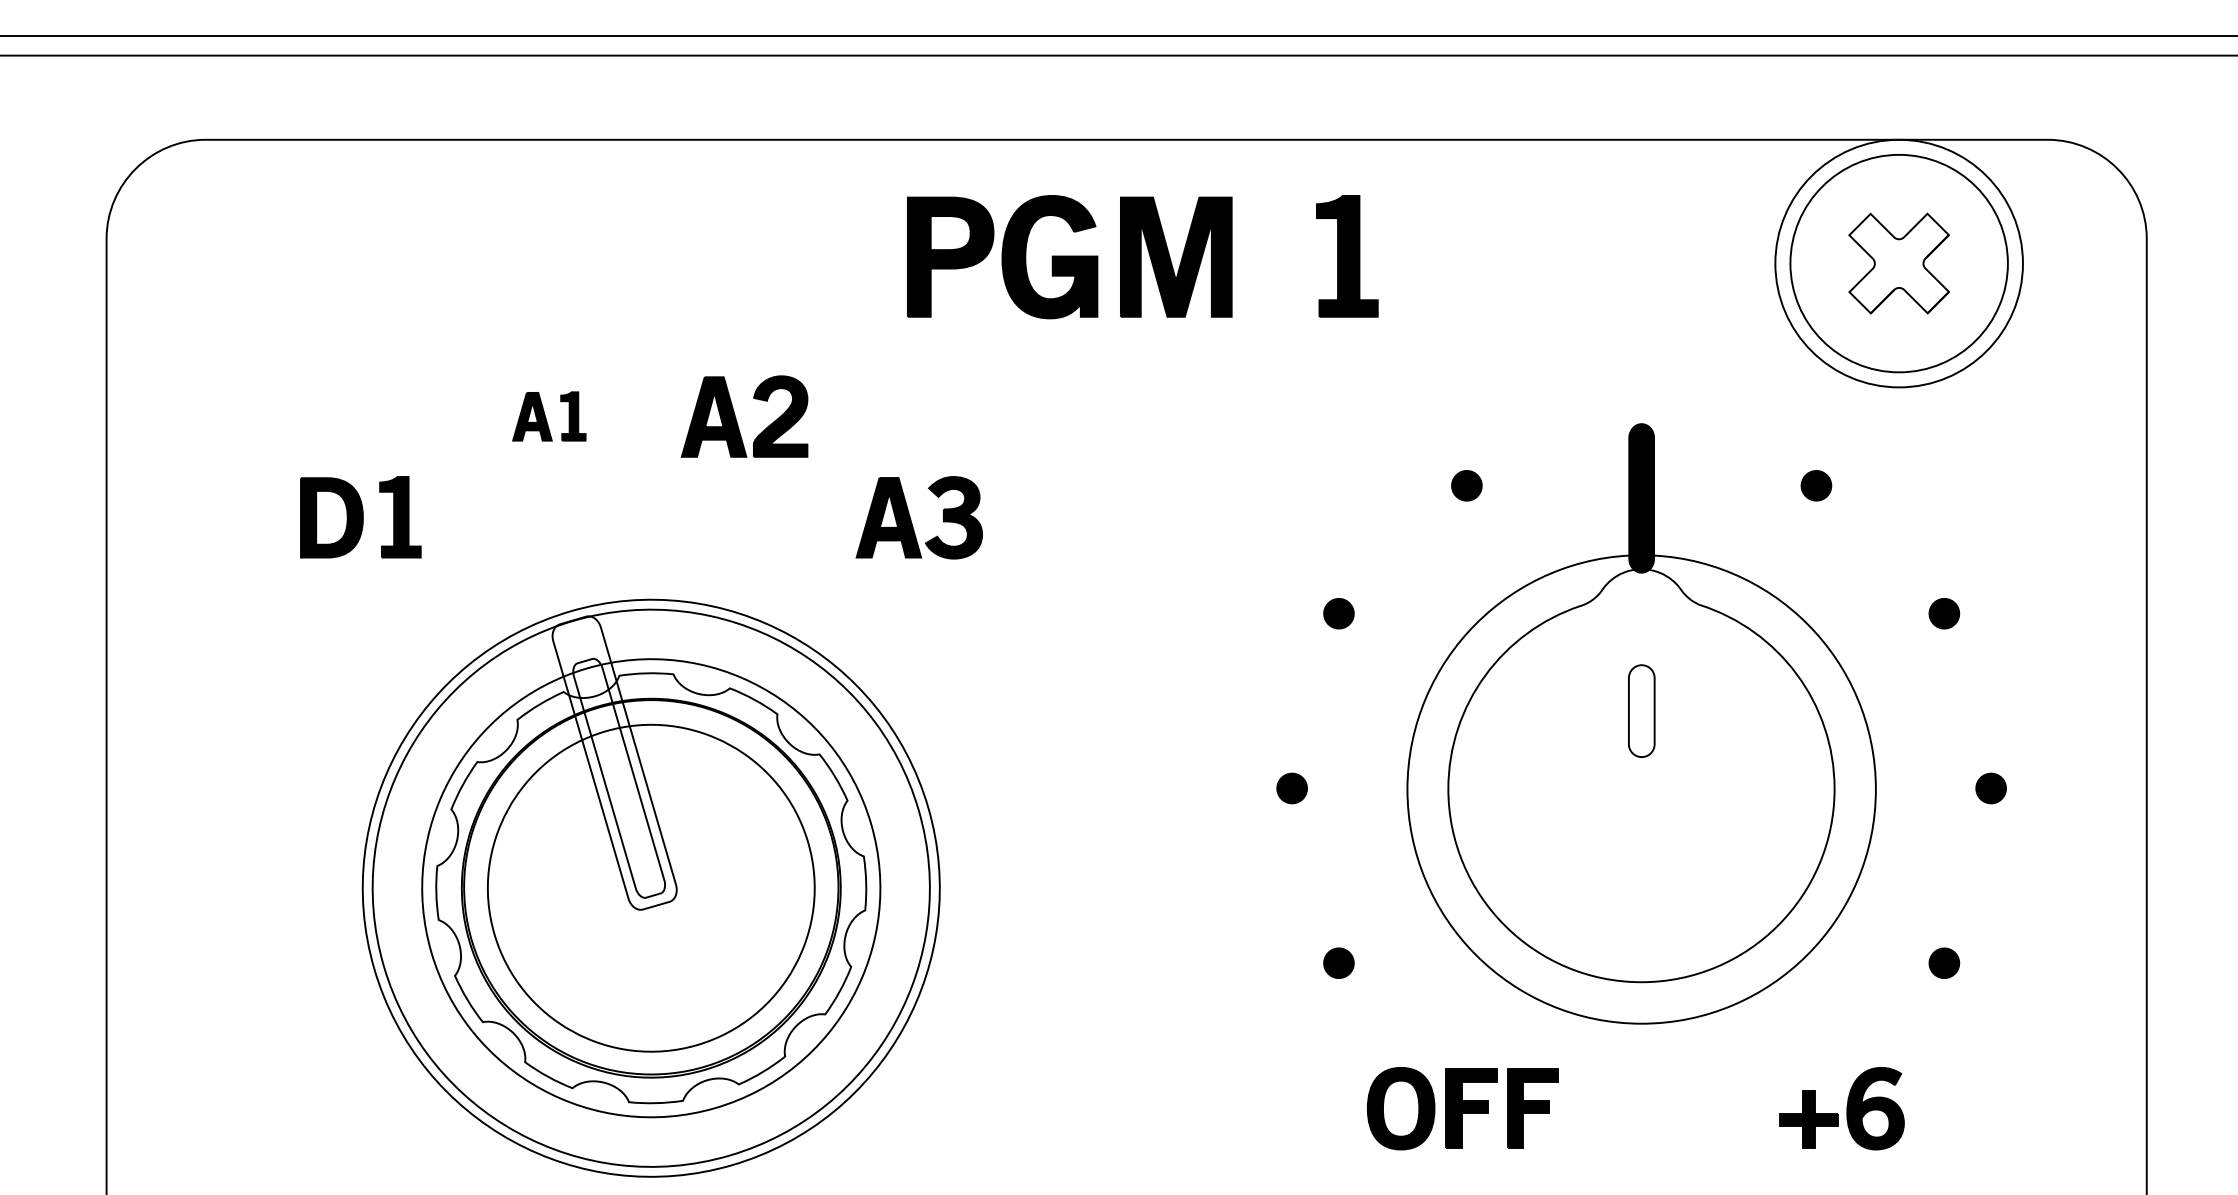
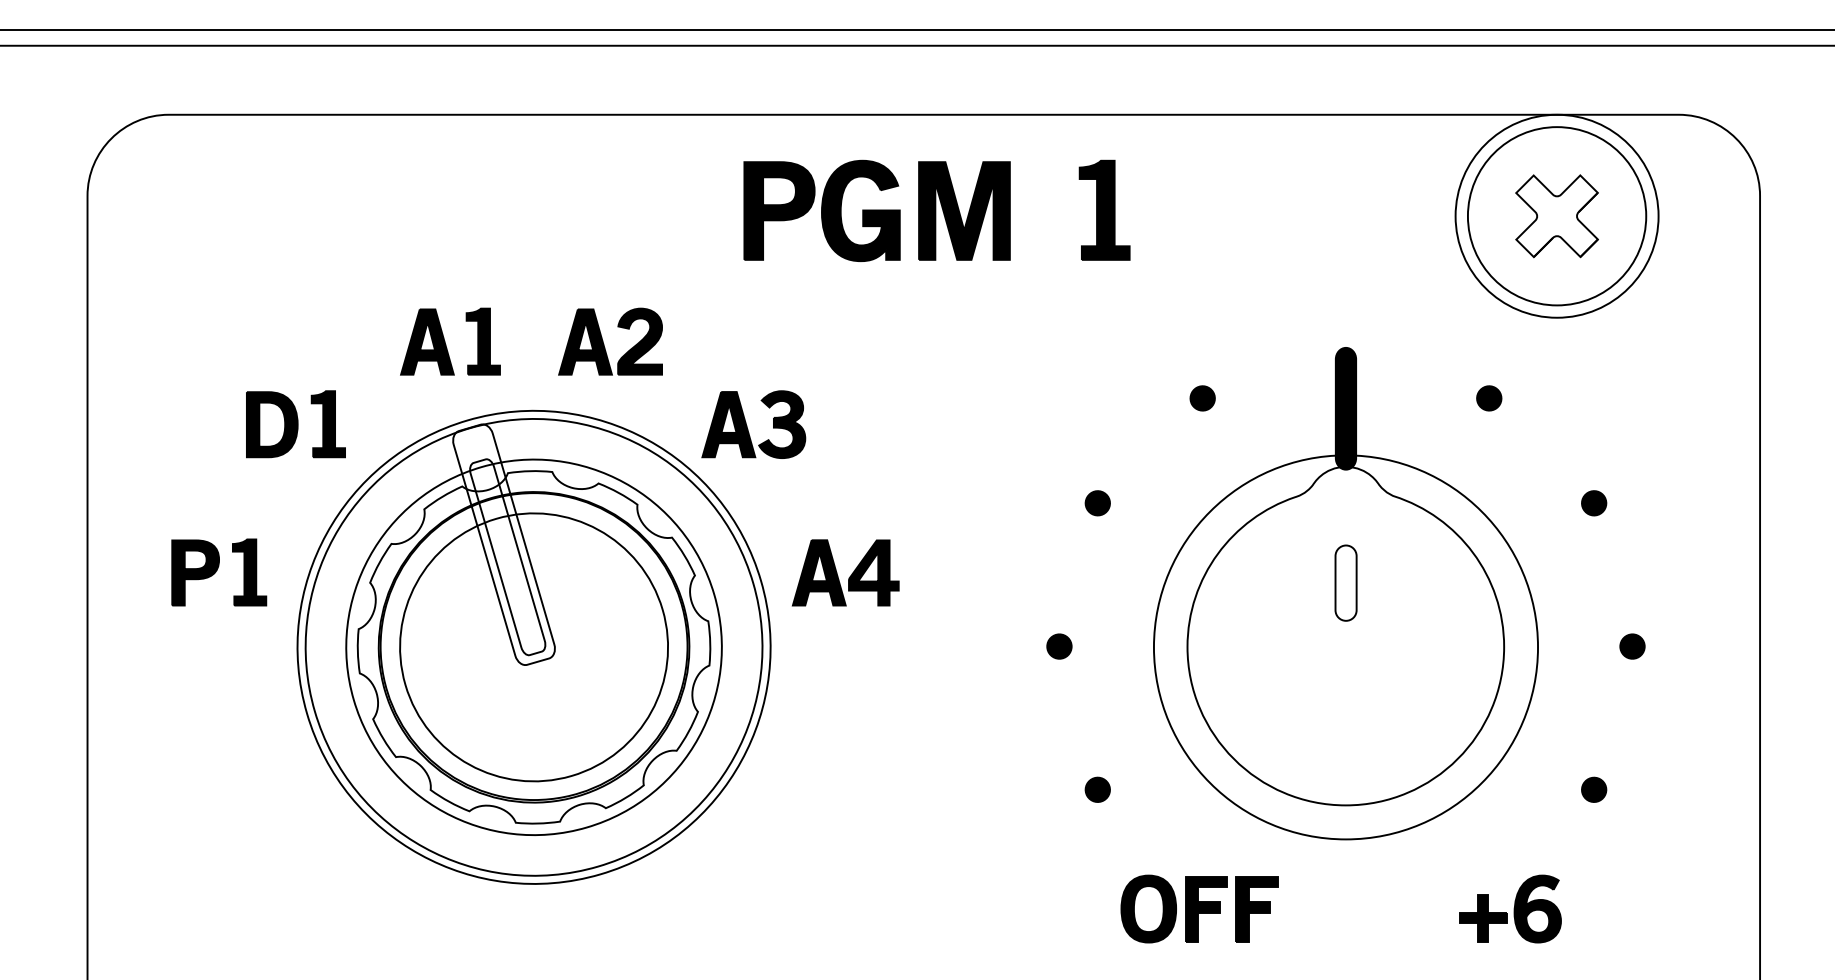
part: (549, 416) -> (450, 341), size x1.67
part: (267, 698) -> (219, 572), added
part: (1031, 698) -> (845, 572), added
part: (650, 887) -> (533, 646), moved

